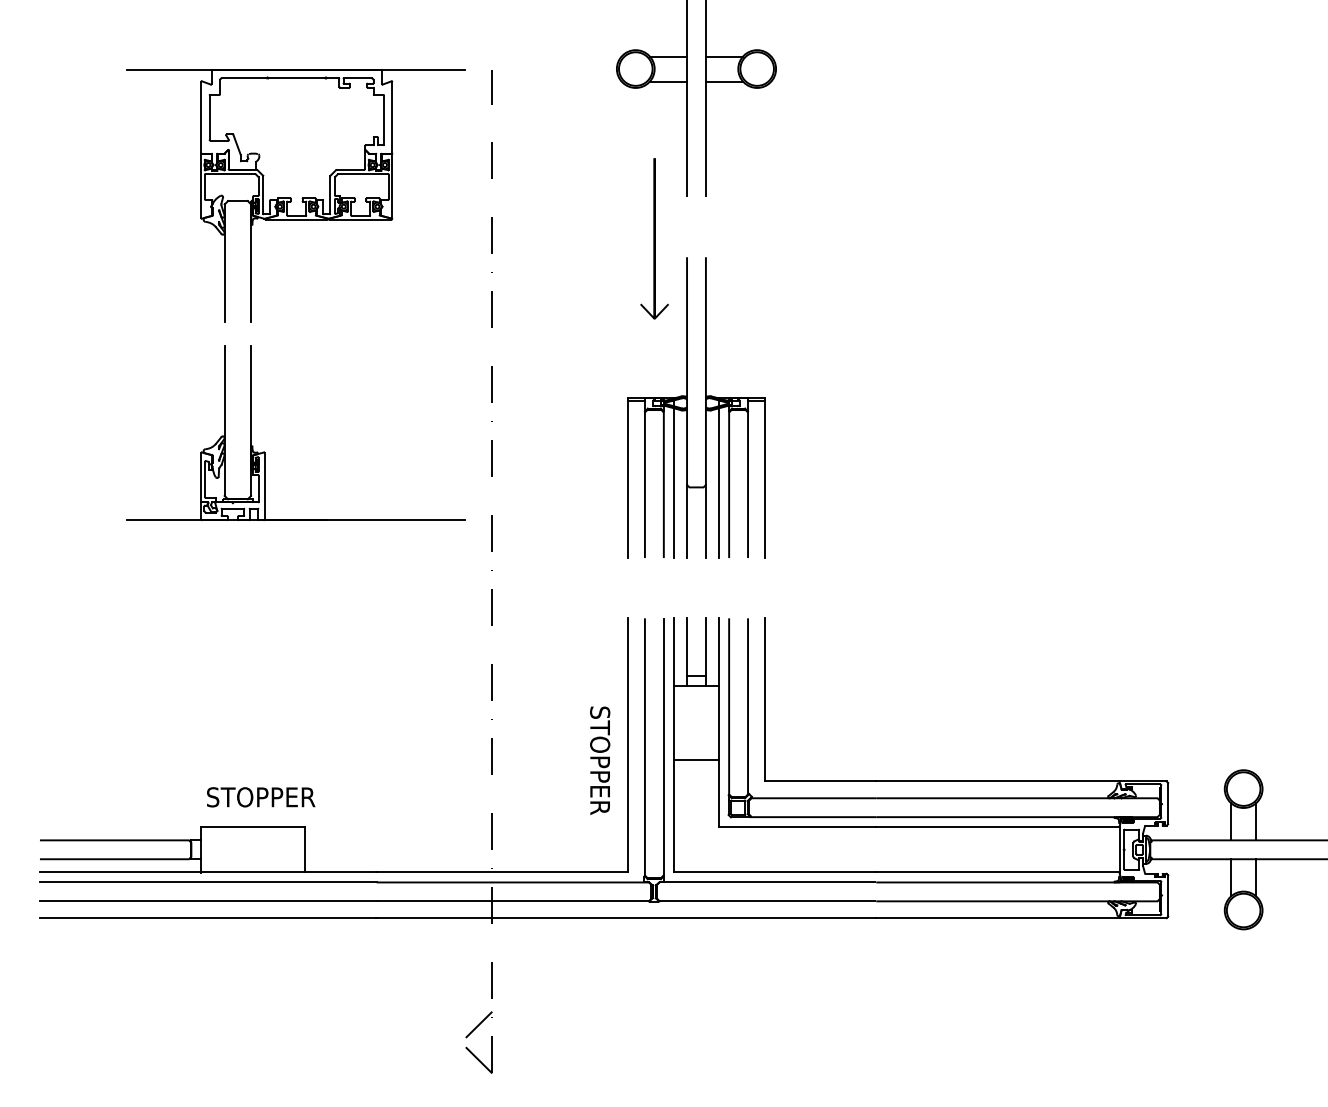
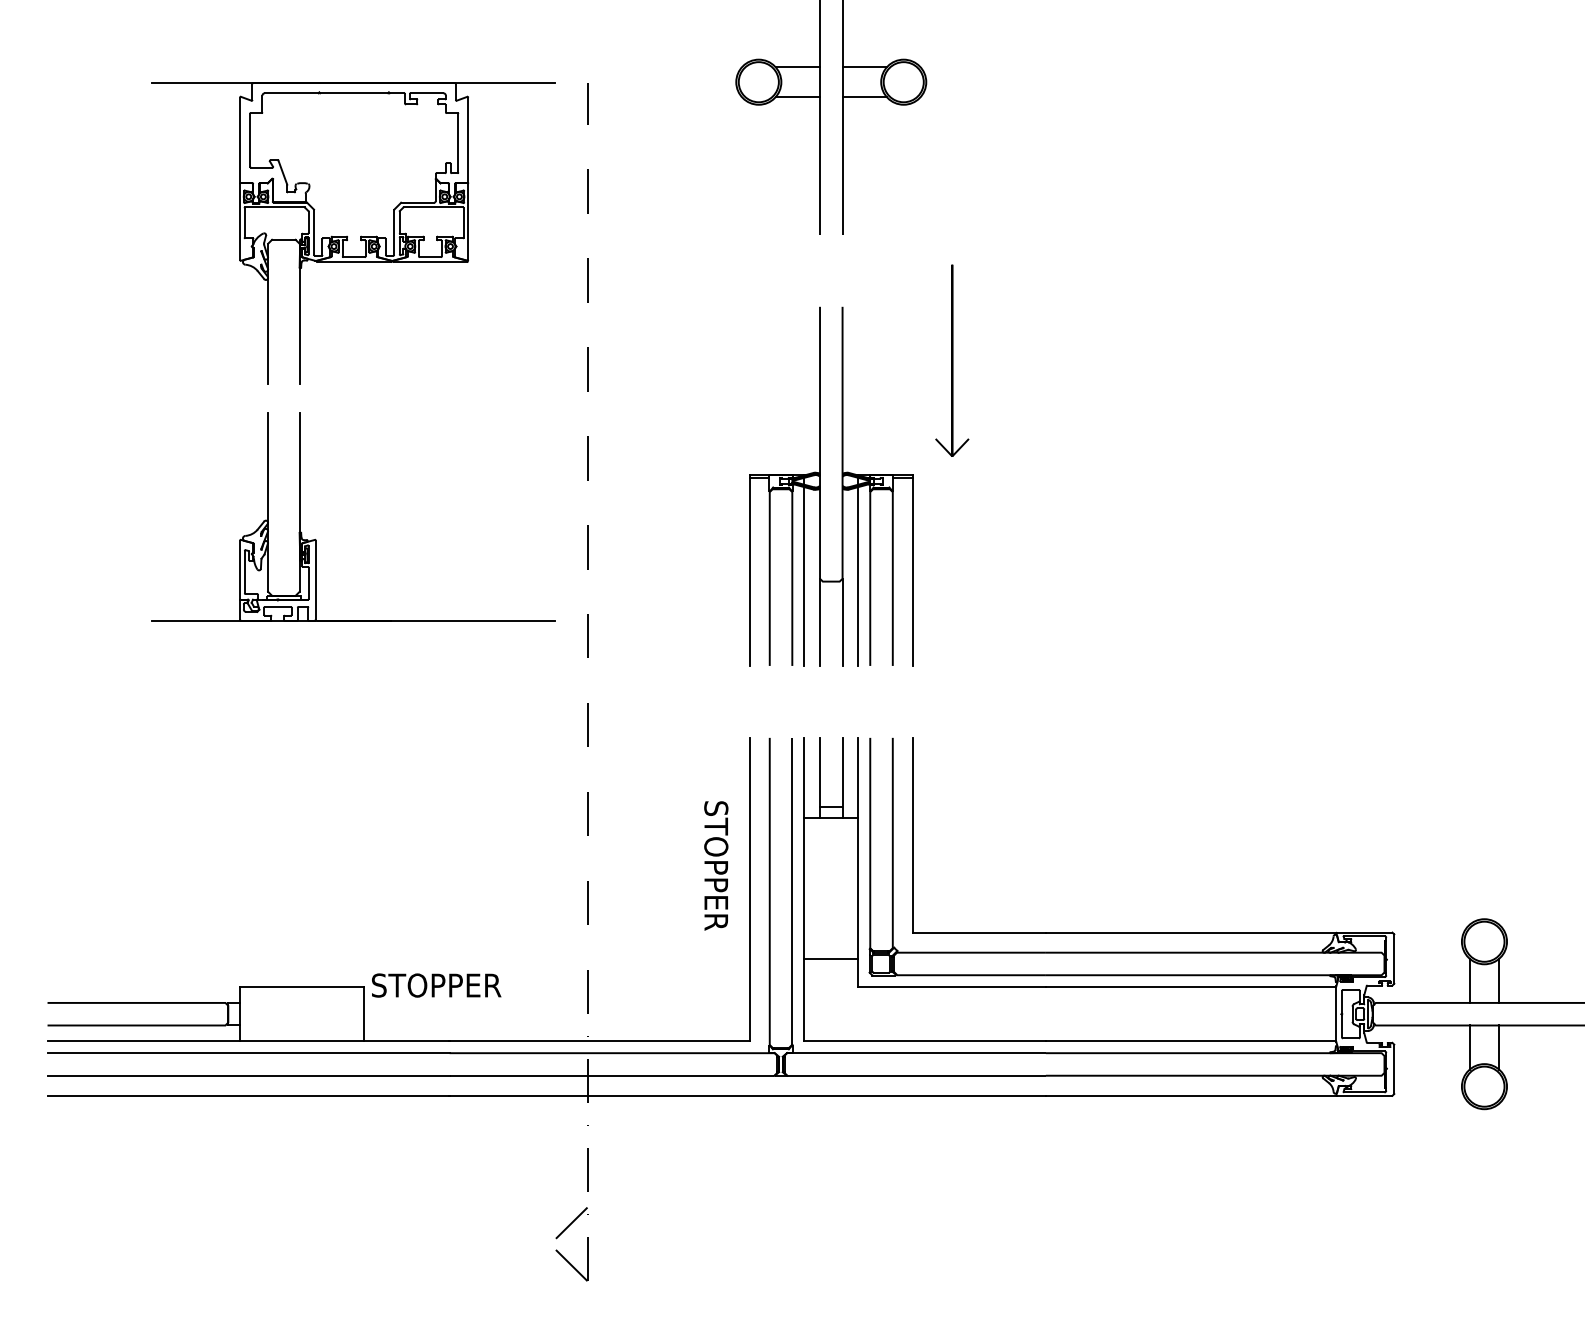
line: (654, 238) -> (952, 360), moved
text: (600, 760) -> (716, 865), moved
line: (696, 760) -> (831, 959), moved
text: (261, 797) -> (436, 985), moved

